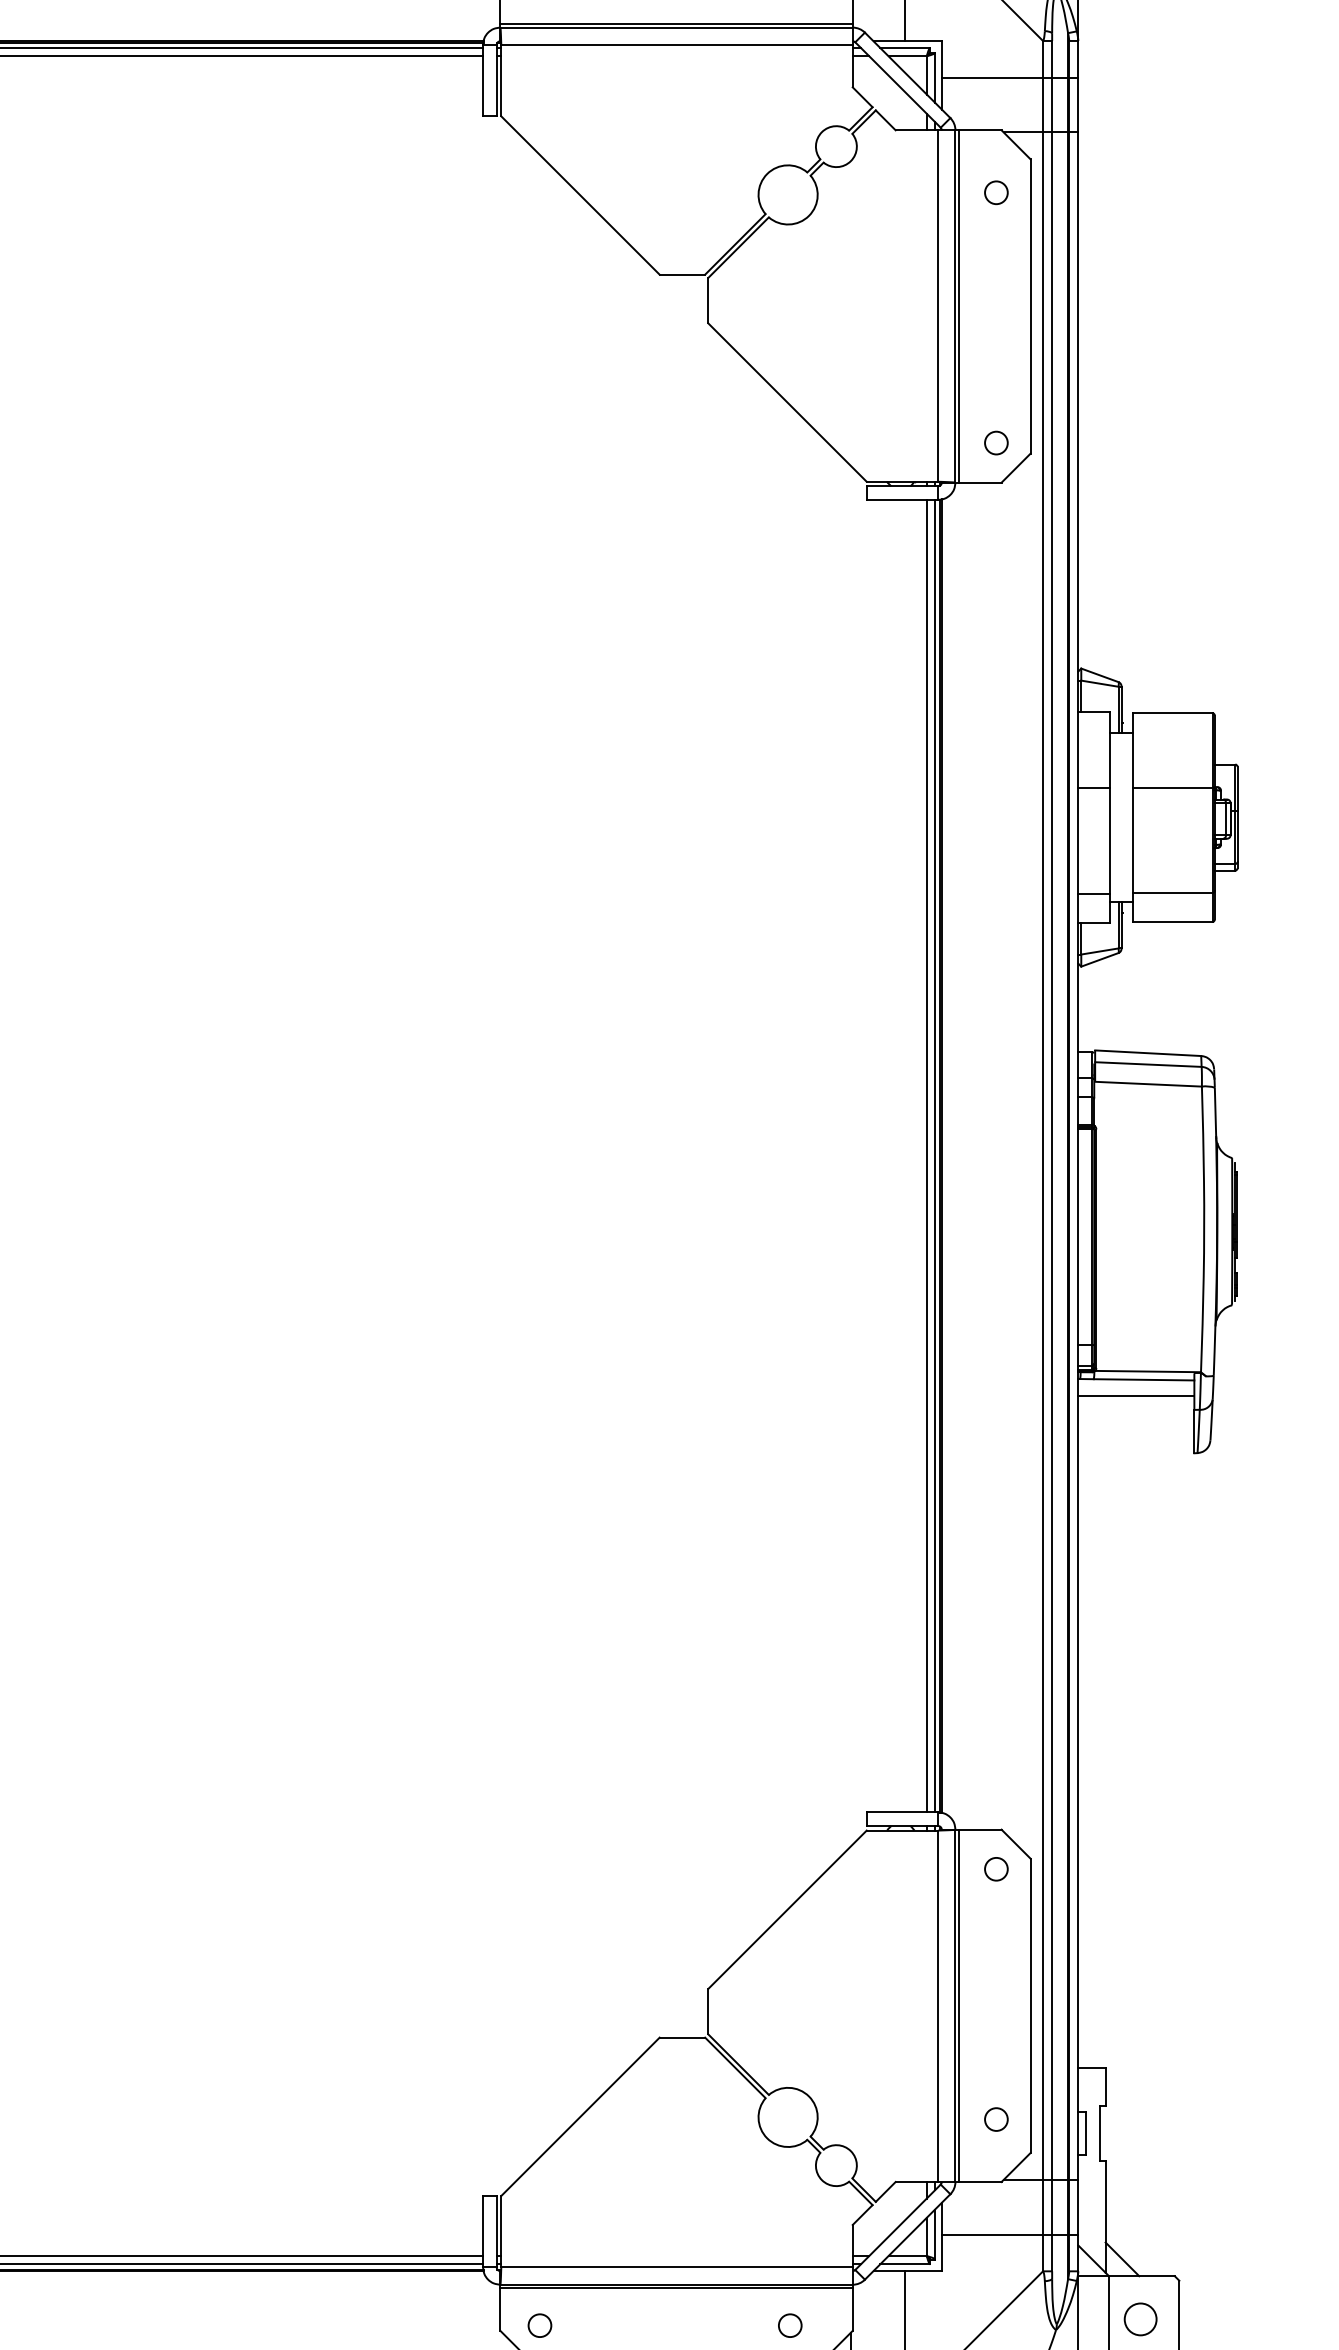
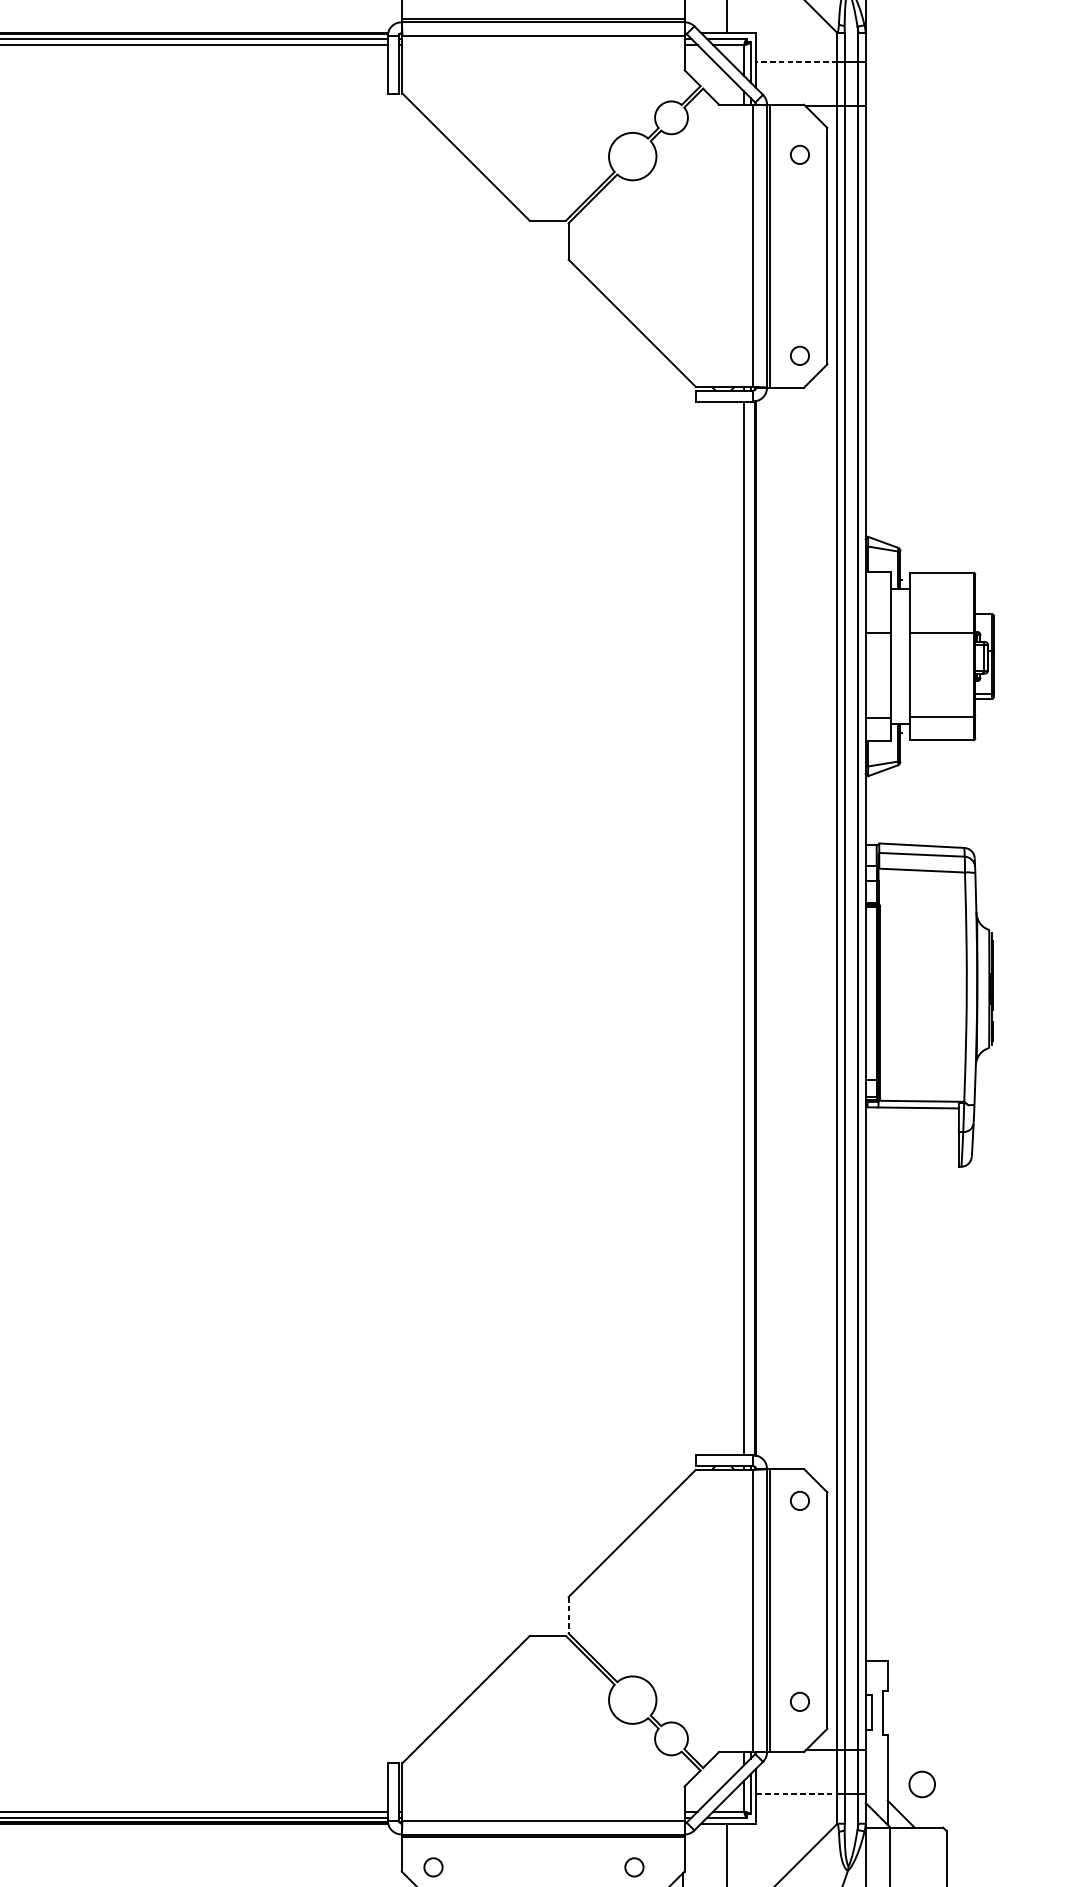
line: (992, 77) -> (796, 62), solid -> dashed
line: (934, 1155) -> (750, 927), removed
line: (1136, 1395) -> (912, 1120), removed
line: (708, 2011) -> (568, 1615), solid -> dashed
line: (992, 2234) -> (796, 1794), solid -> dashed
circle: (1140, 2319) -> (922, 1784), moved

